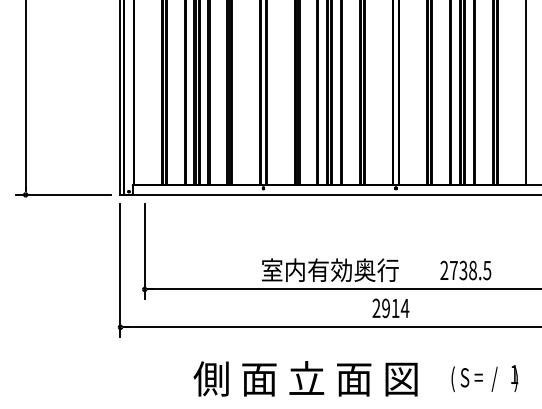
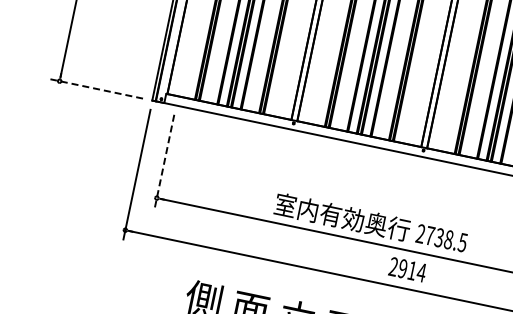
line: (63, 194) -> (96, 88), solid -> dashed
line: (144, 252) -> (164, 161), solid -> dashed
text: (465, 270) -> (441, 238), moved
text: (390, 308) -> (407, 269), moved

